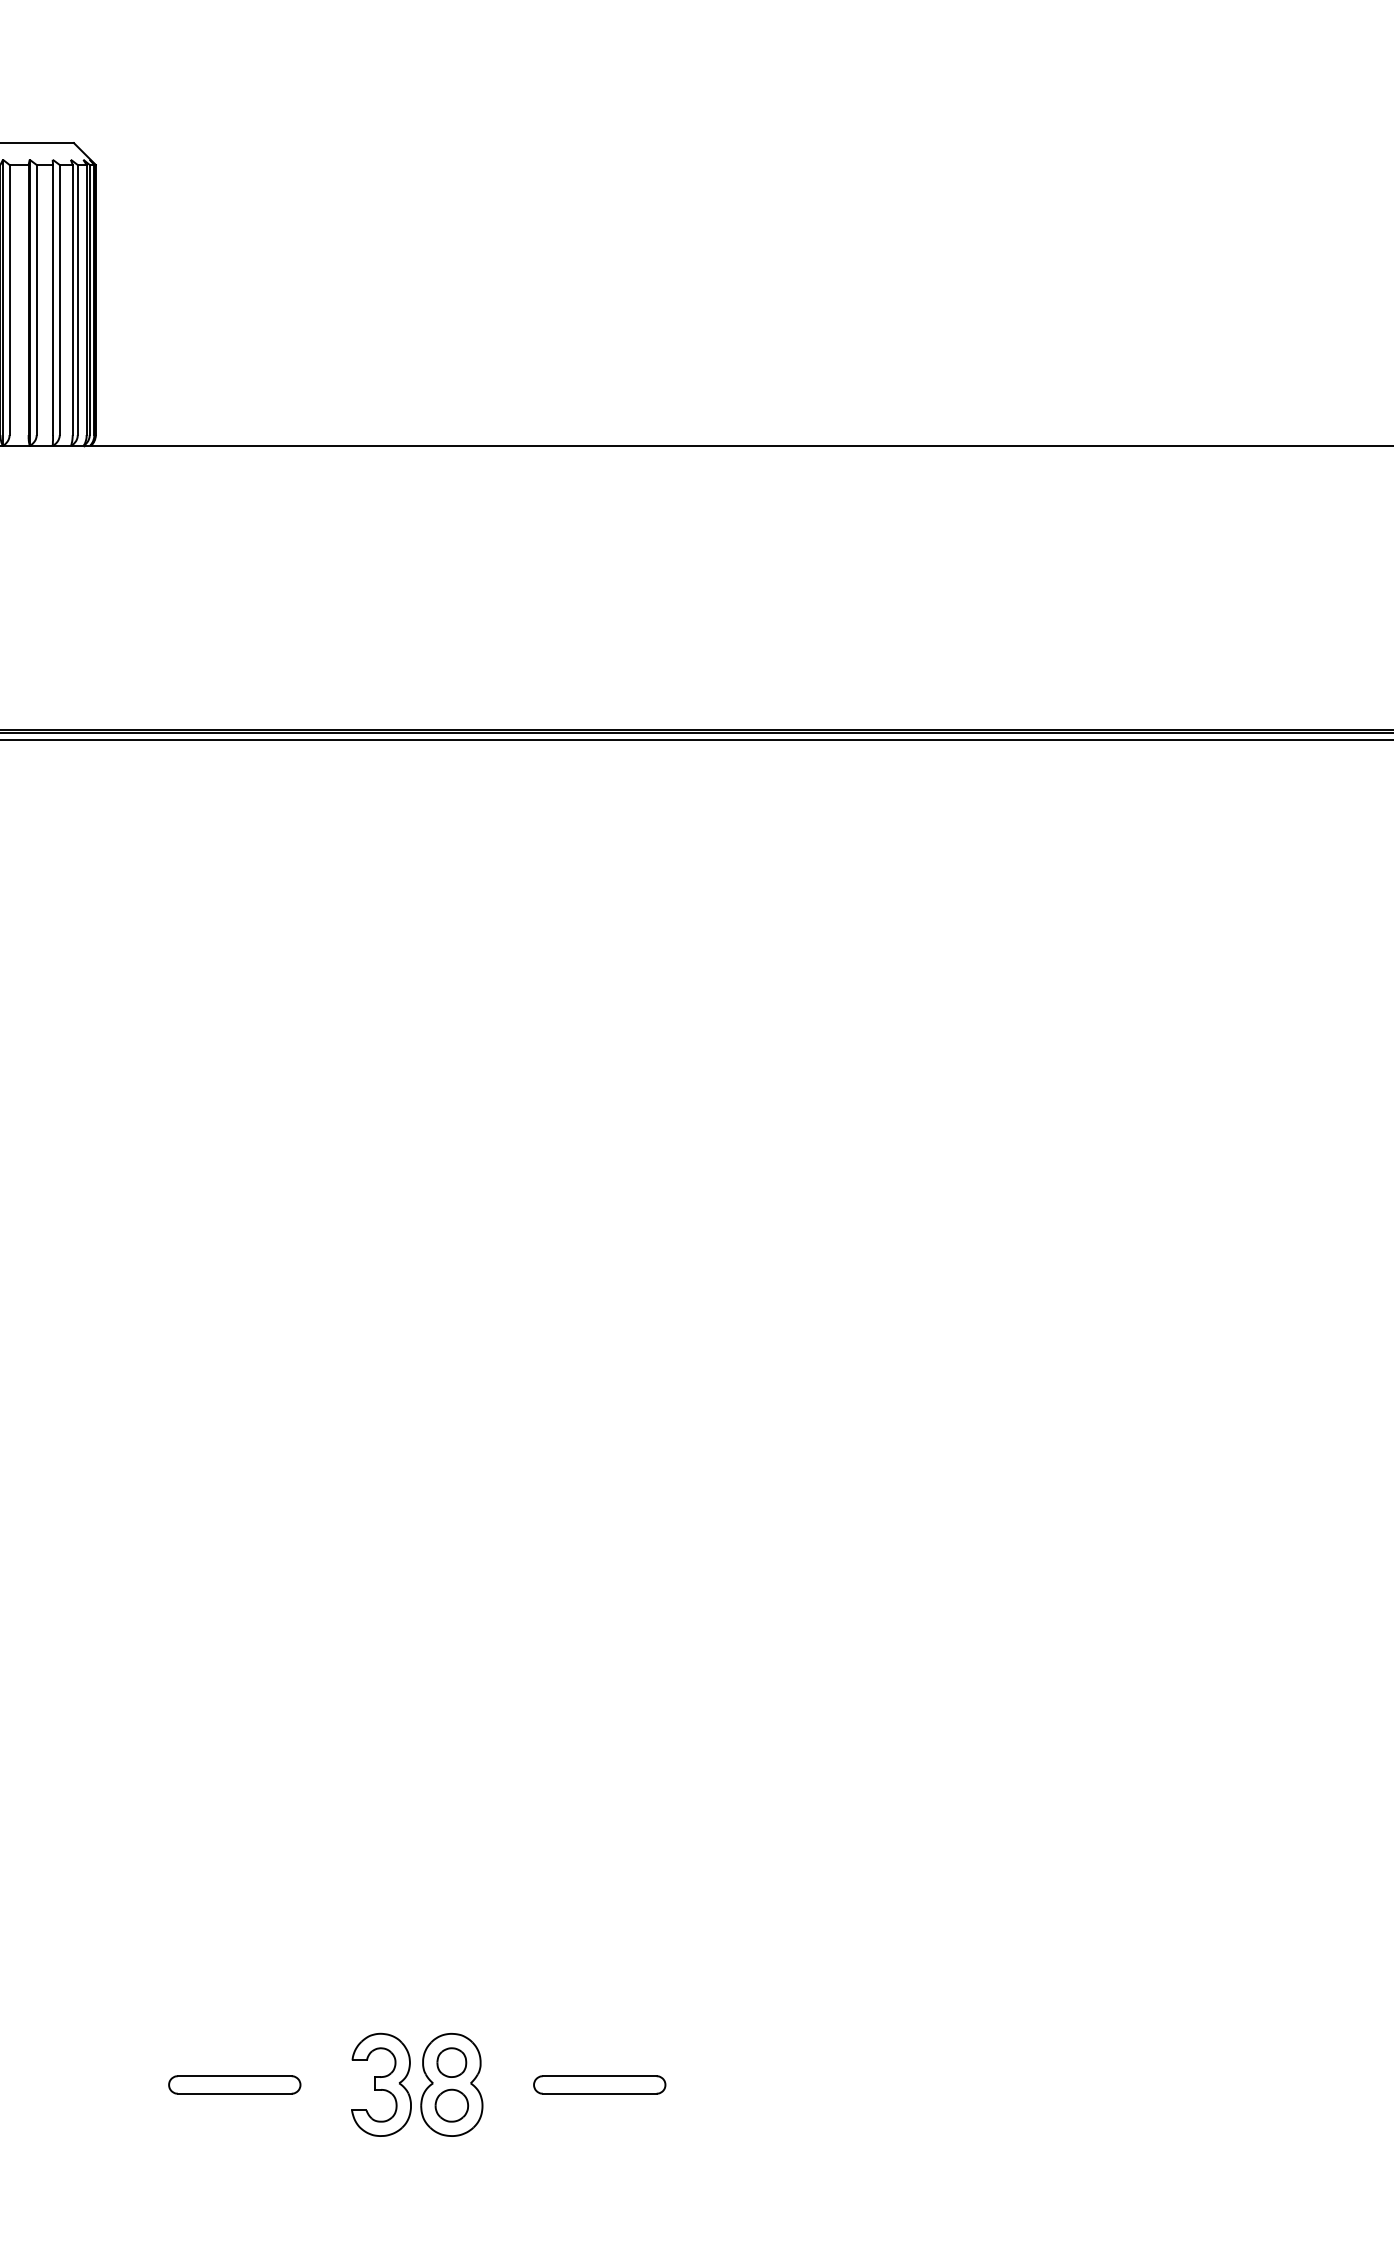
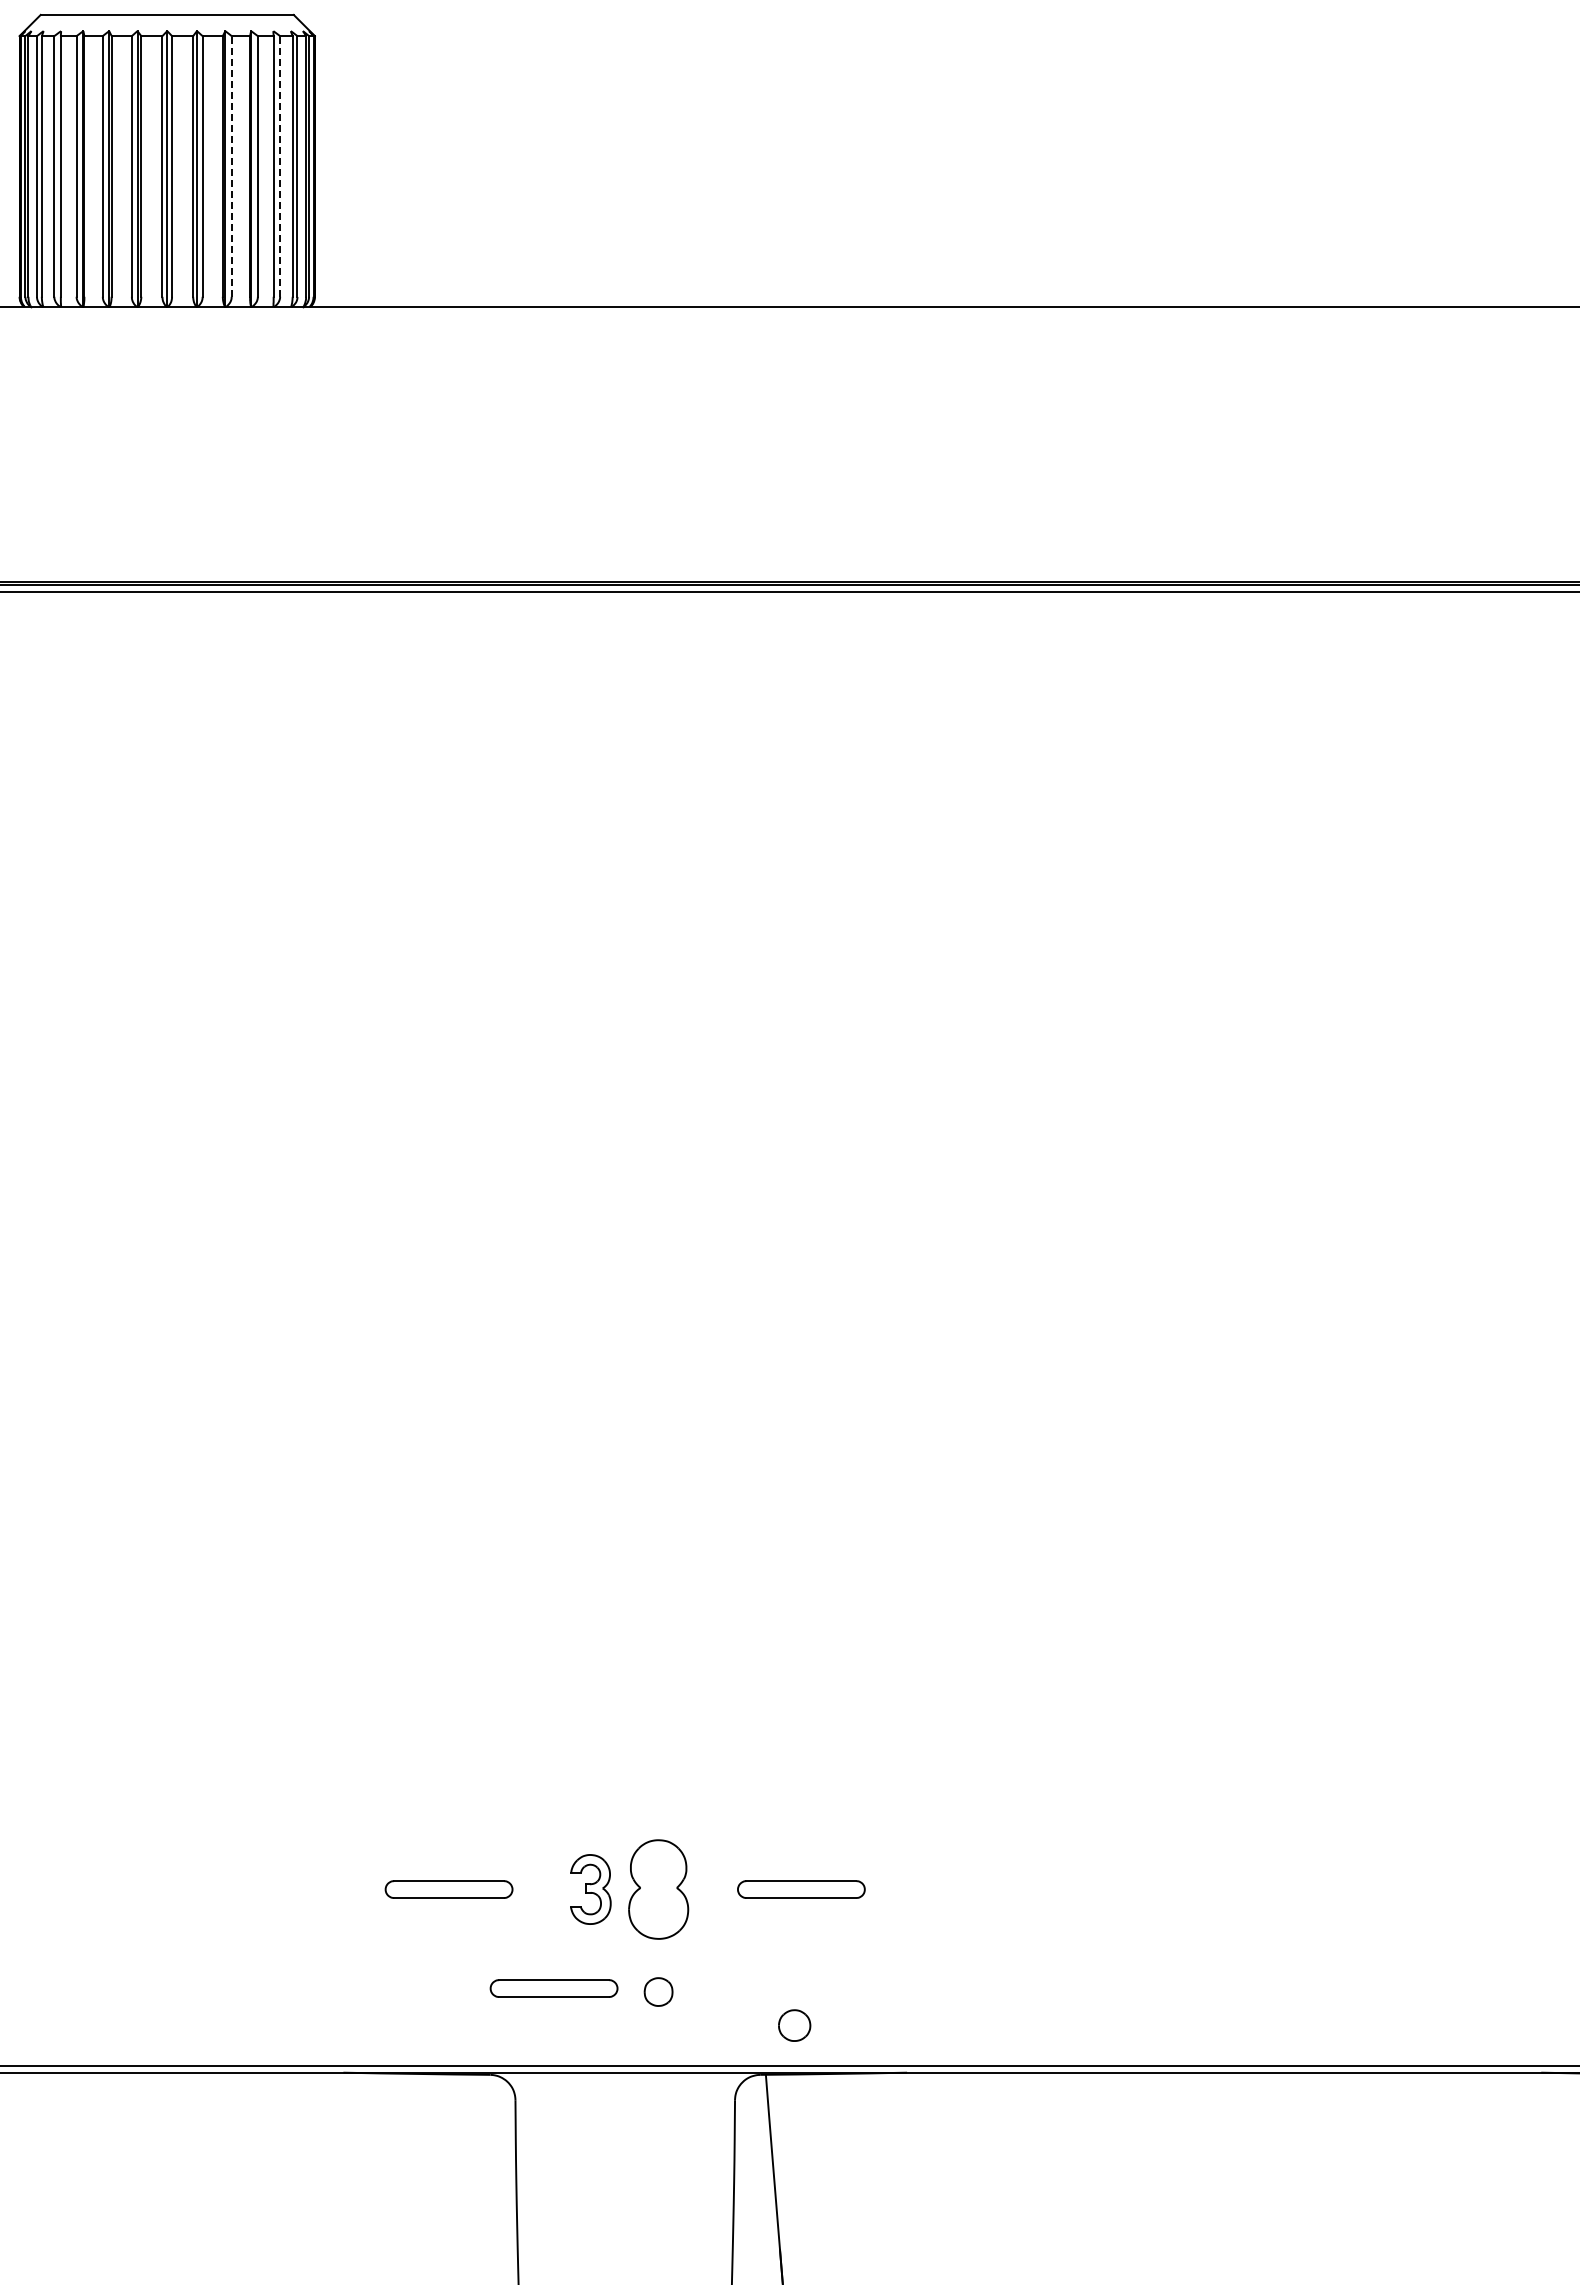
line: (9, 299) -> (231, 165), solid -> dashed
line: (60, 299) -> (280, 165), solid -> dashed
part: (451, 2062) -> (658, 1991), moved
part: (381, 2084) -> (590, 1889), size x0.7
part: (451, 2105) -> (794, 2025), moved
part: (342, 2187) -> (553, 1988), added

